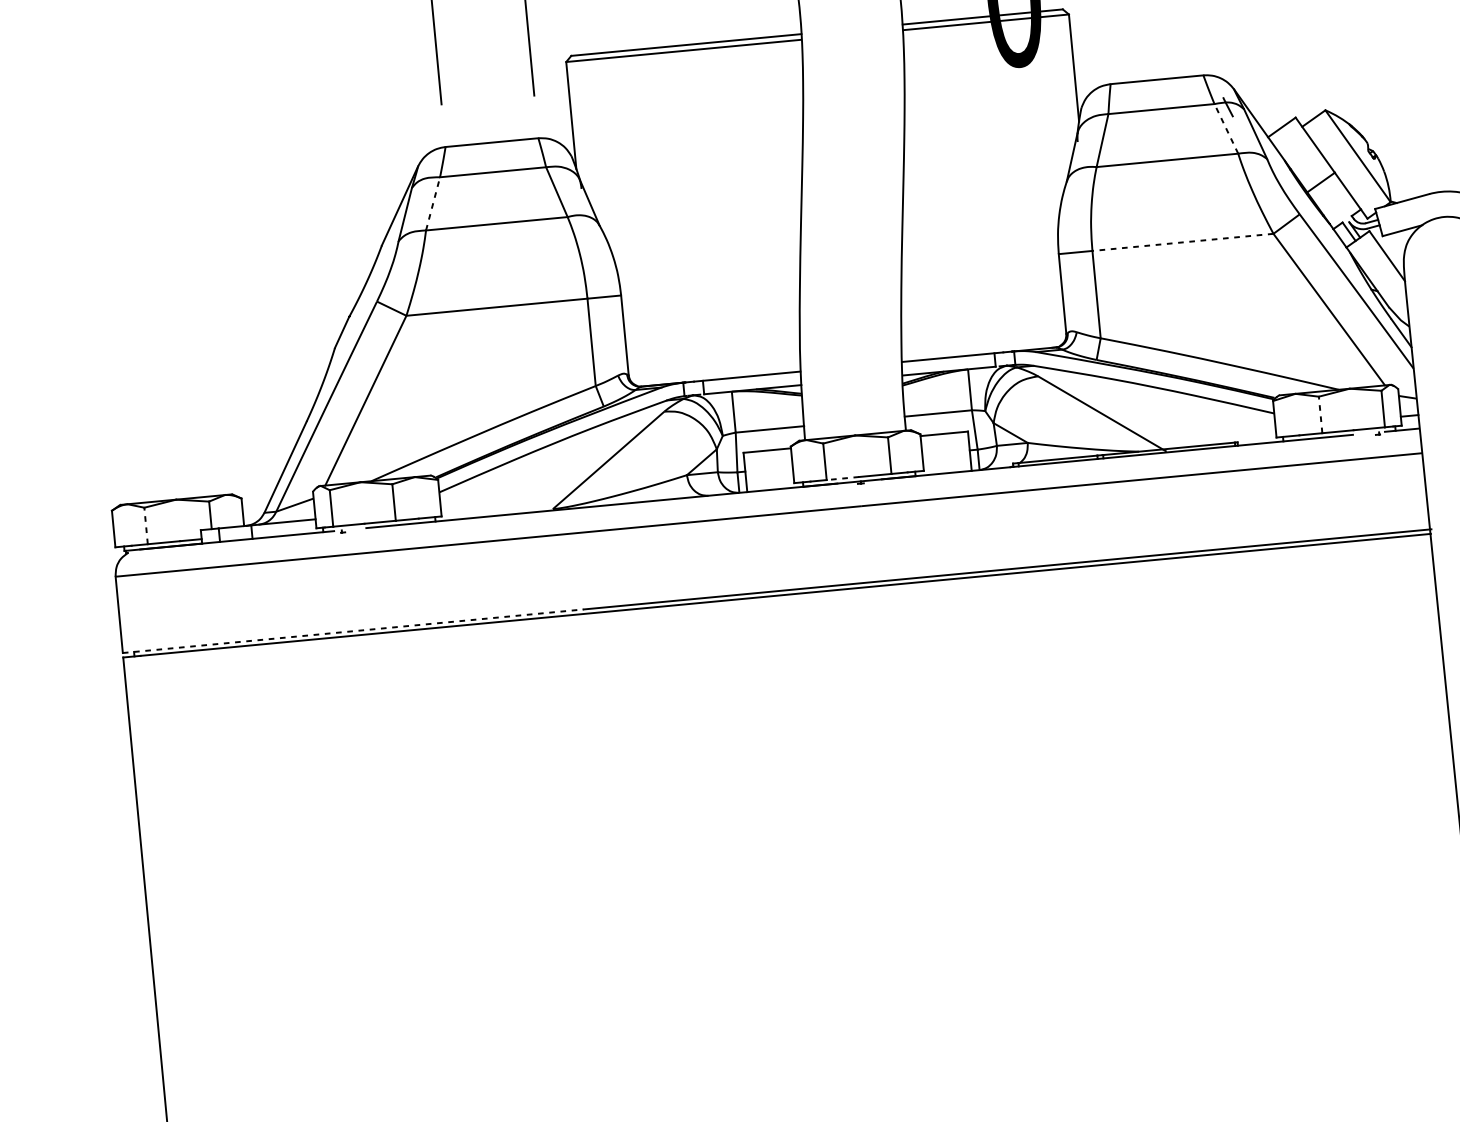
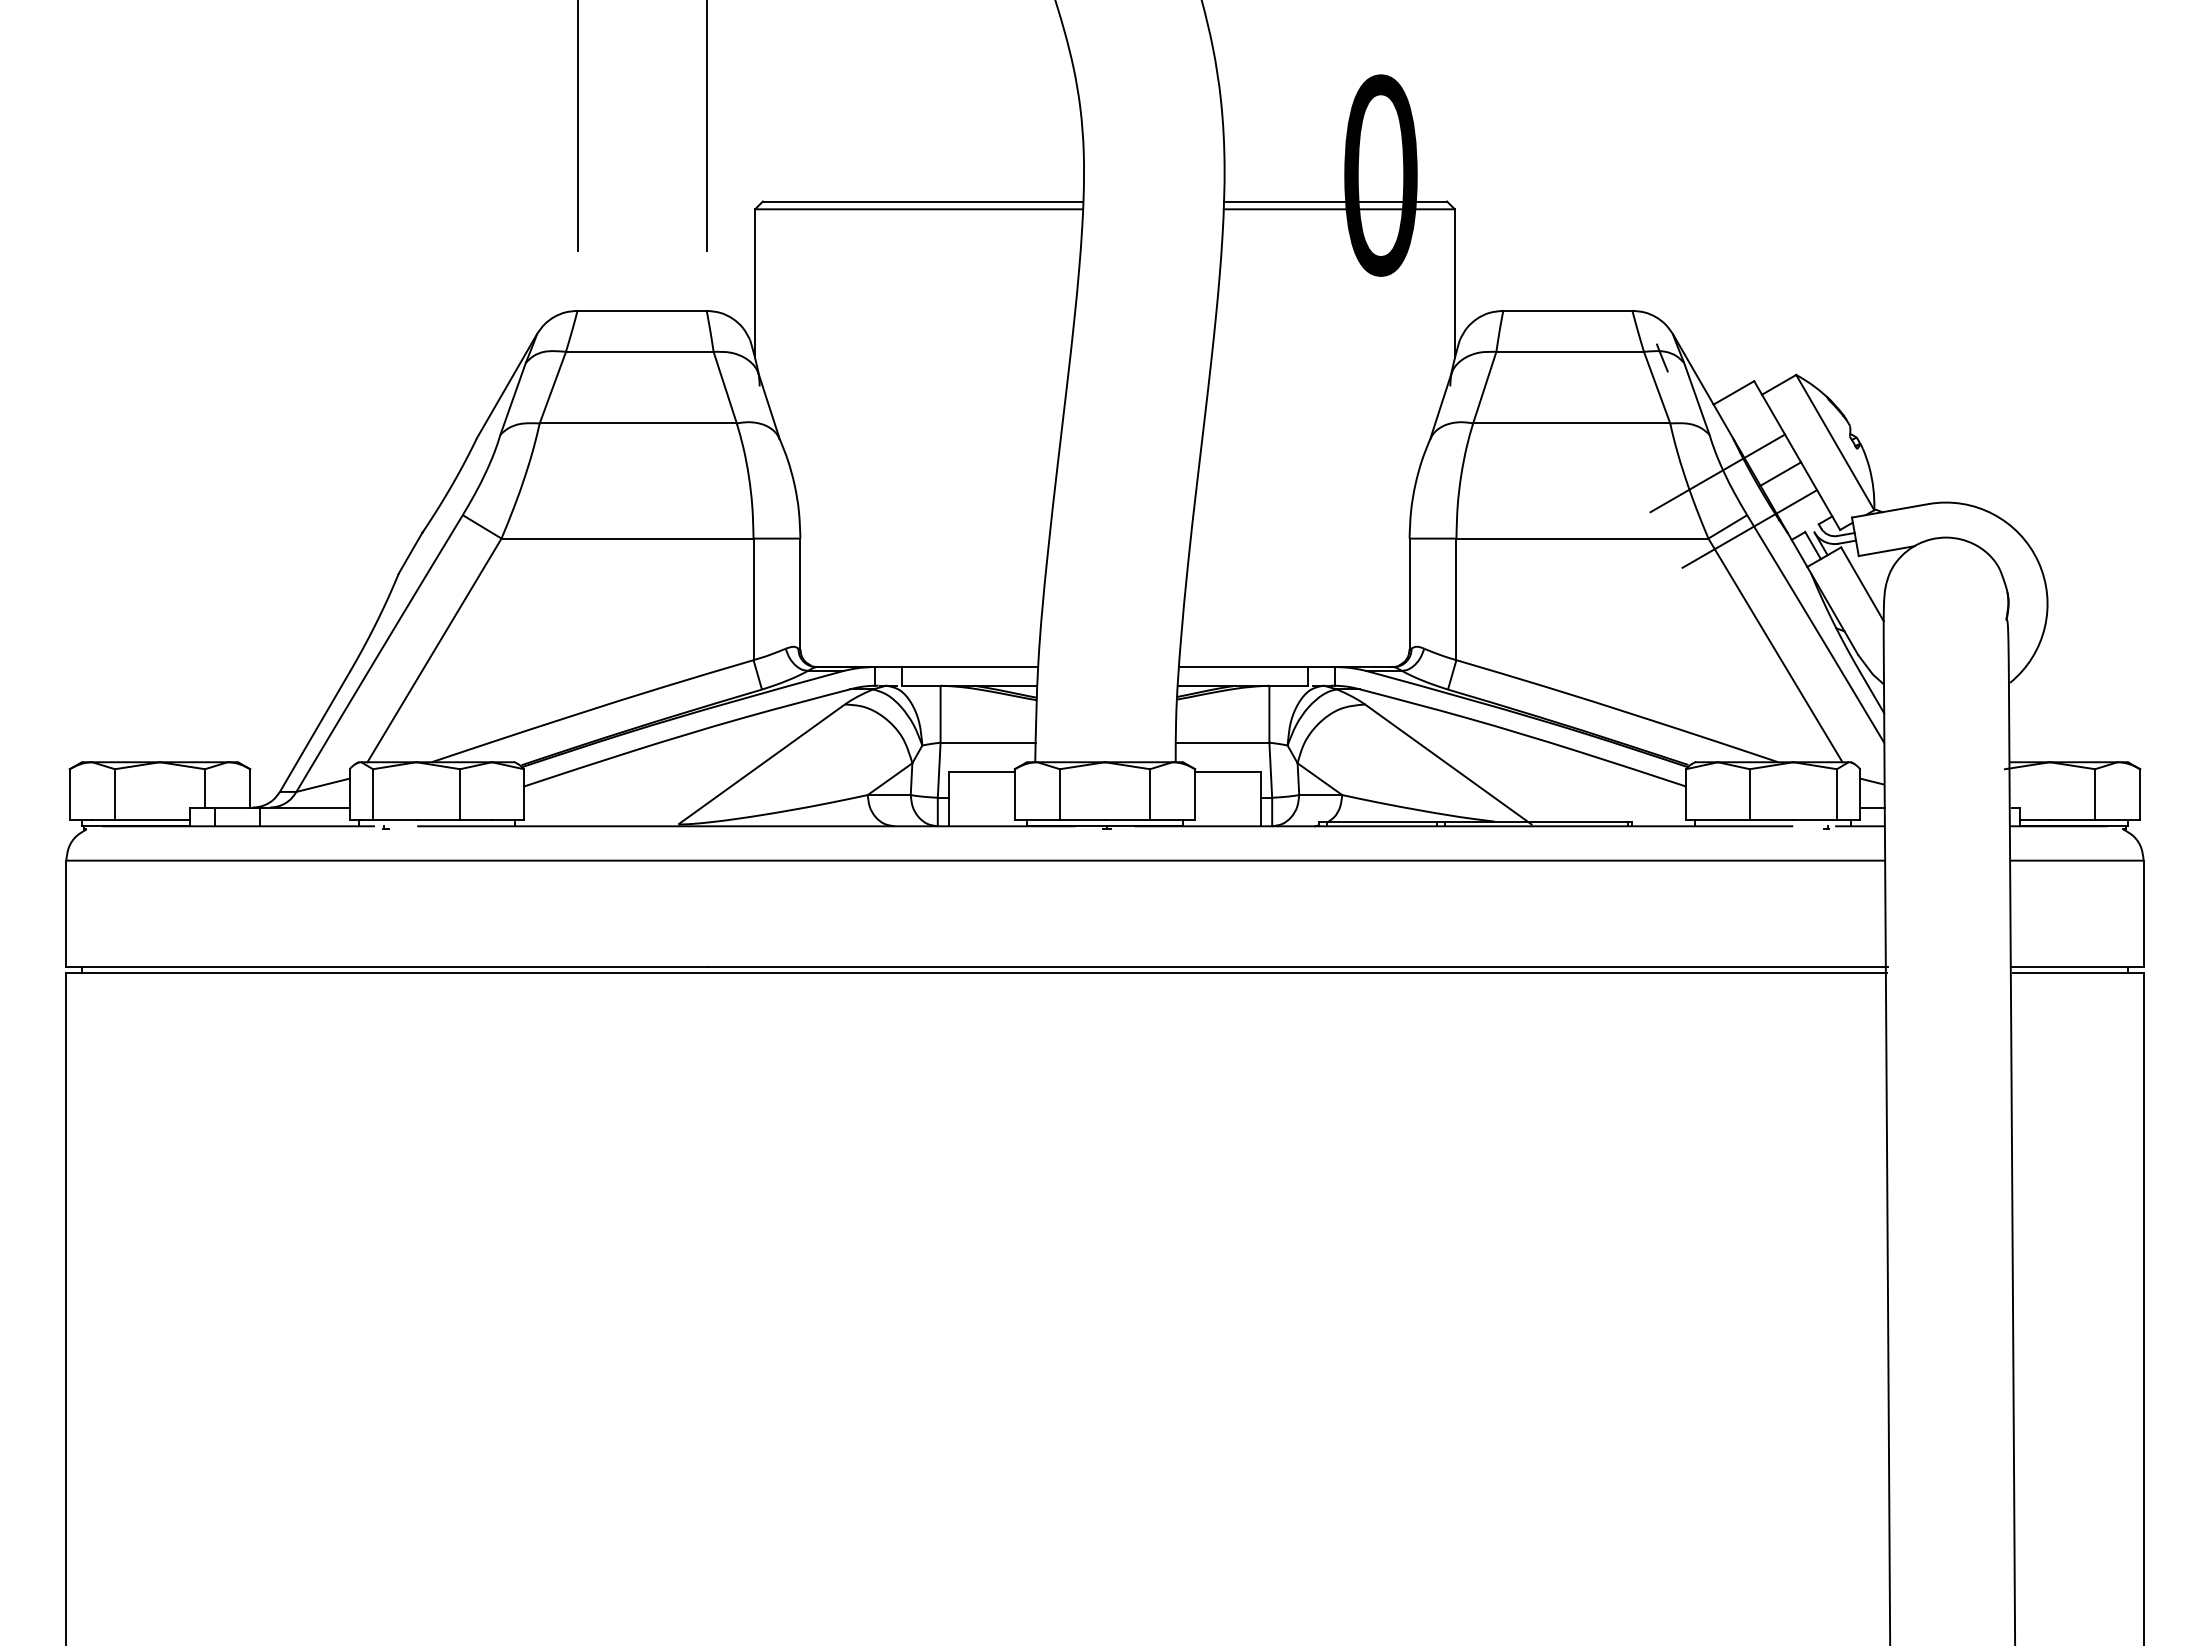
line: (1225, 128) -> (1656, 387), dashed -> solid
line: (1275, 186) -> (1717, 473), added
line: (433, 203) -> (553, 387), dashed -> solid
line: (1302, 223) -> (1749, 528), added
line: (1182, 242) -> (1581, 538), dashed -> solid
line: (1320, 414) -> (1749, 794), dashed -> solid
line: (842, 478) -> (1082, 820), dashed -> solid
line: (145, 525) -> (114, 794), dashed -> solid
line: (352, 631) -> (386, 966), dashed -> solid

